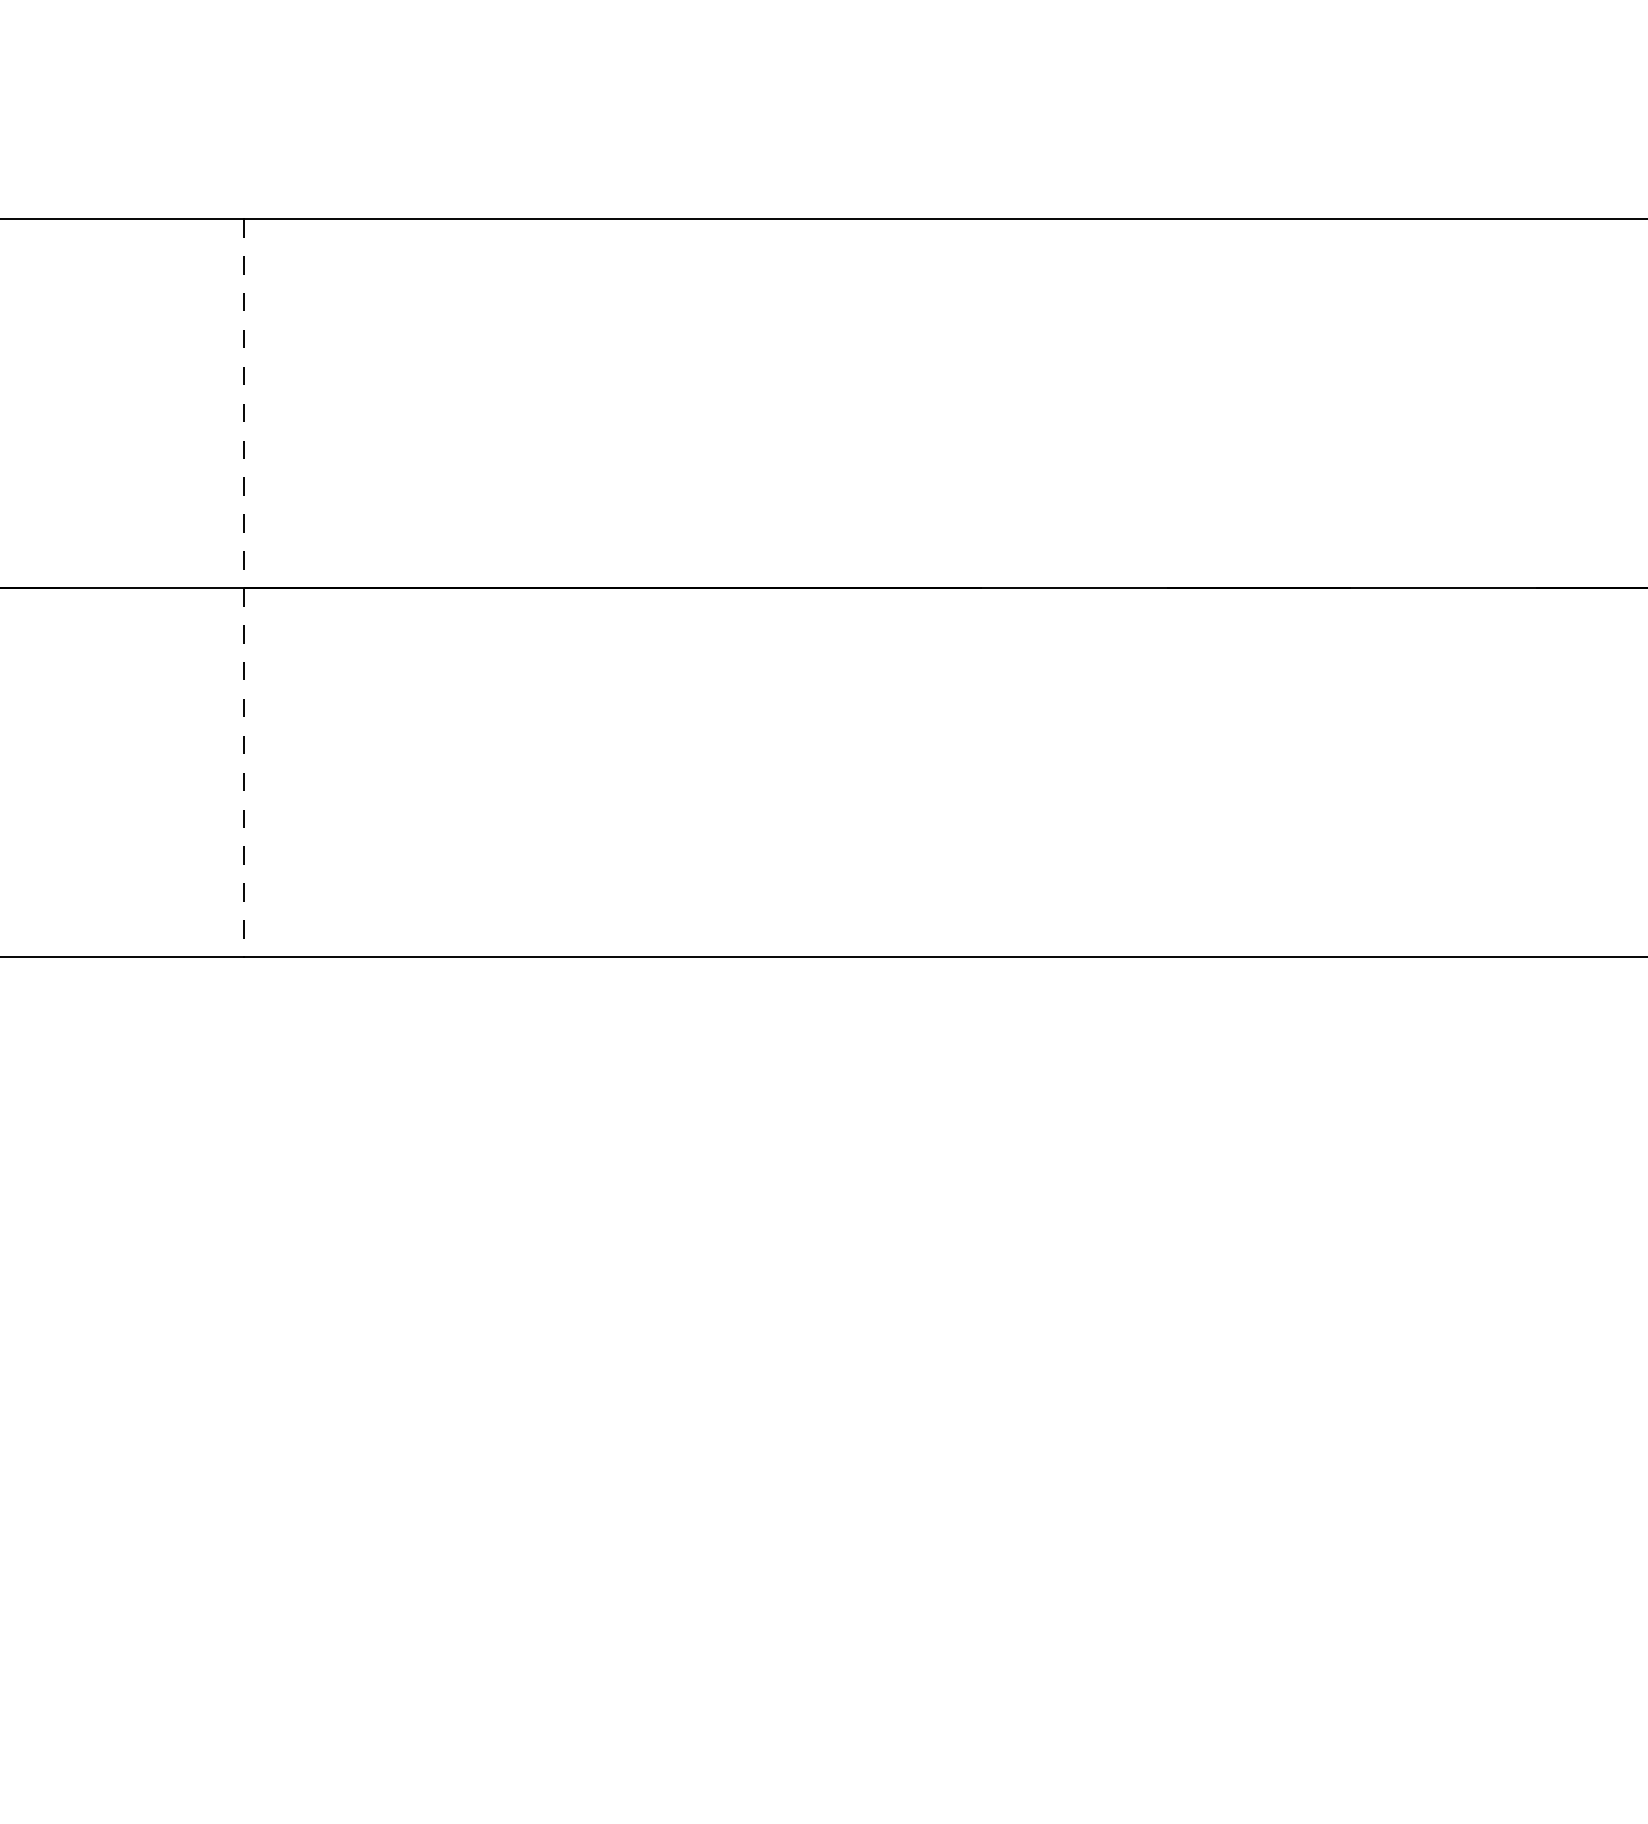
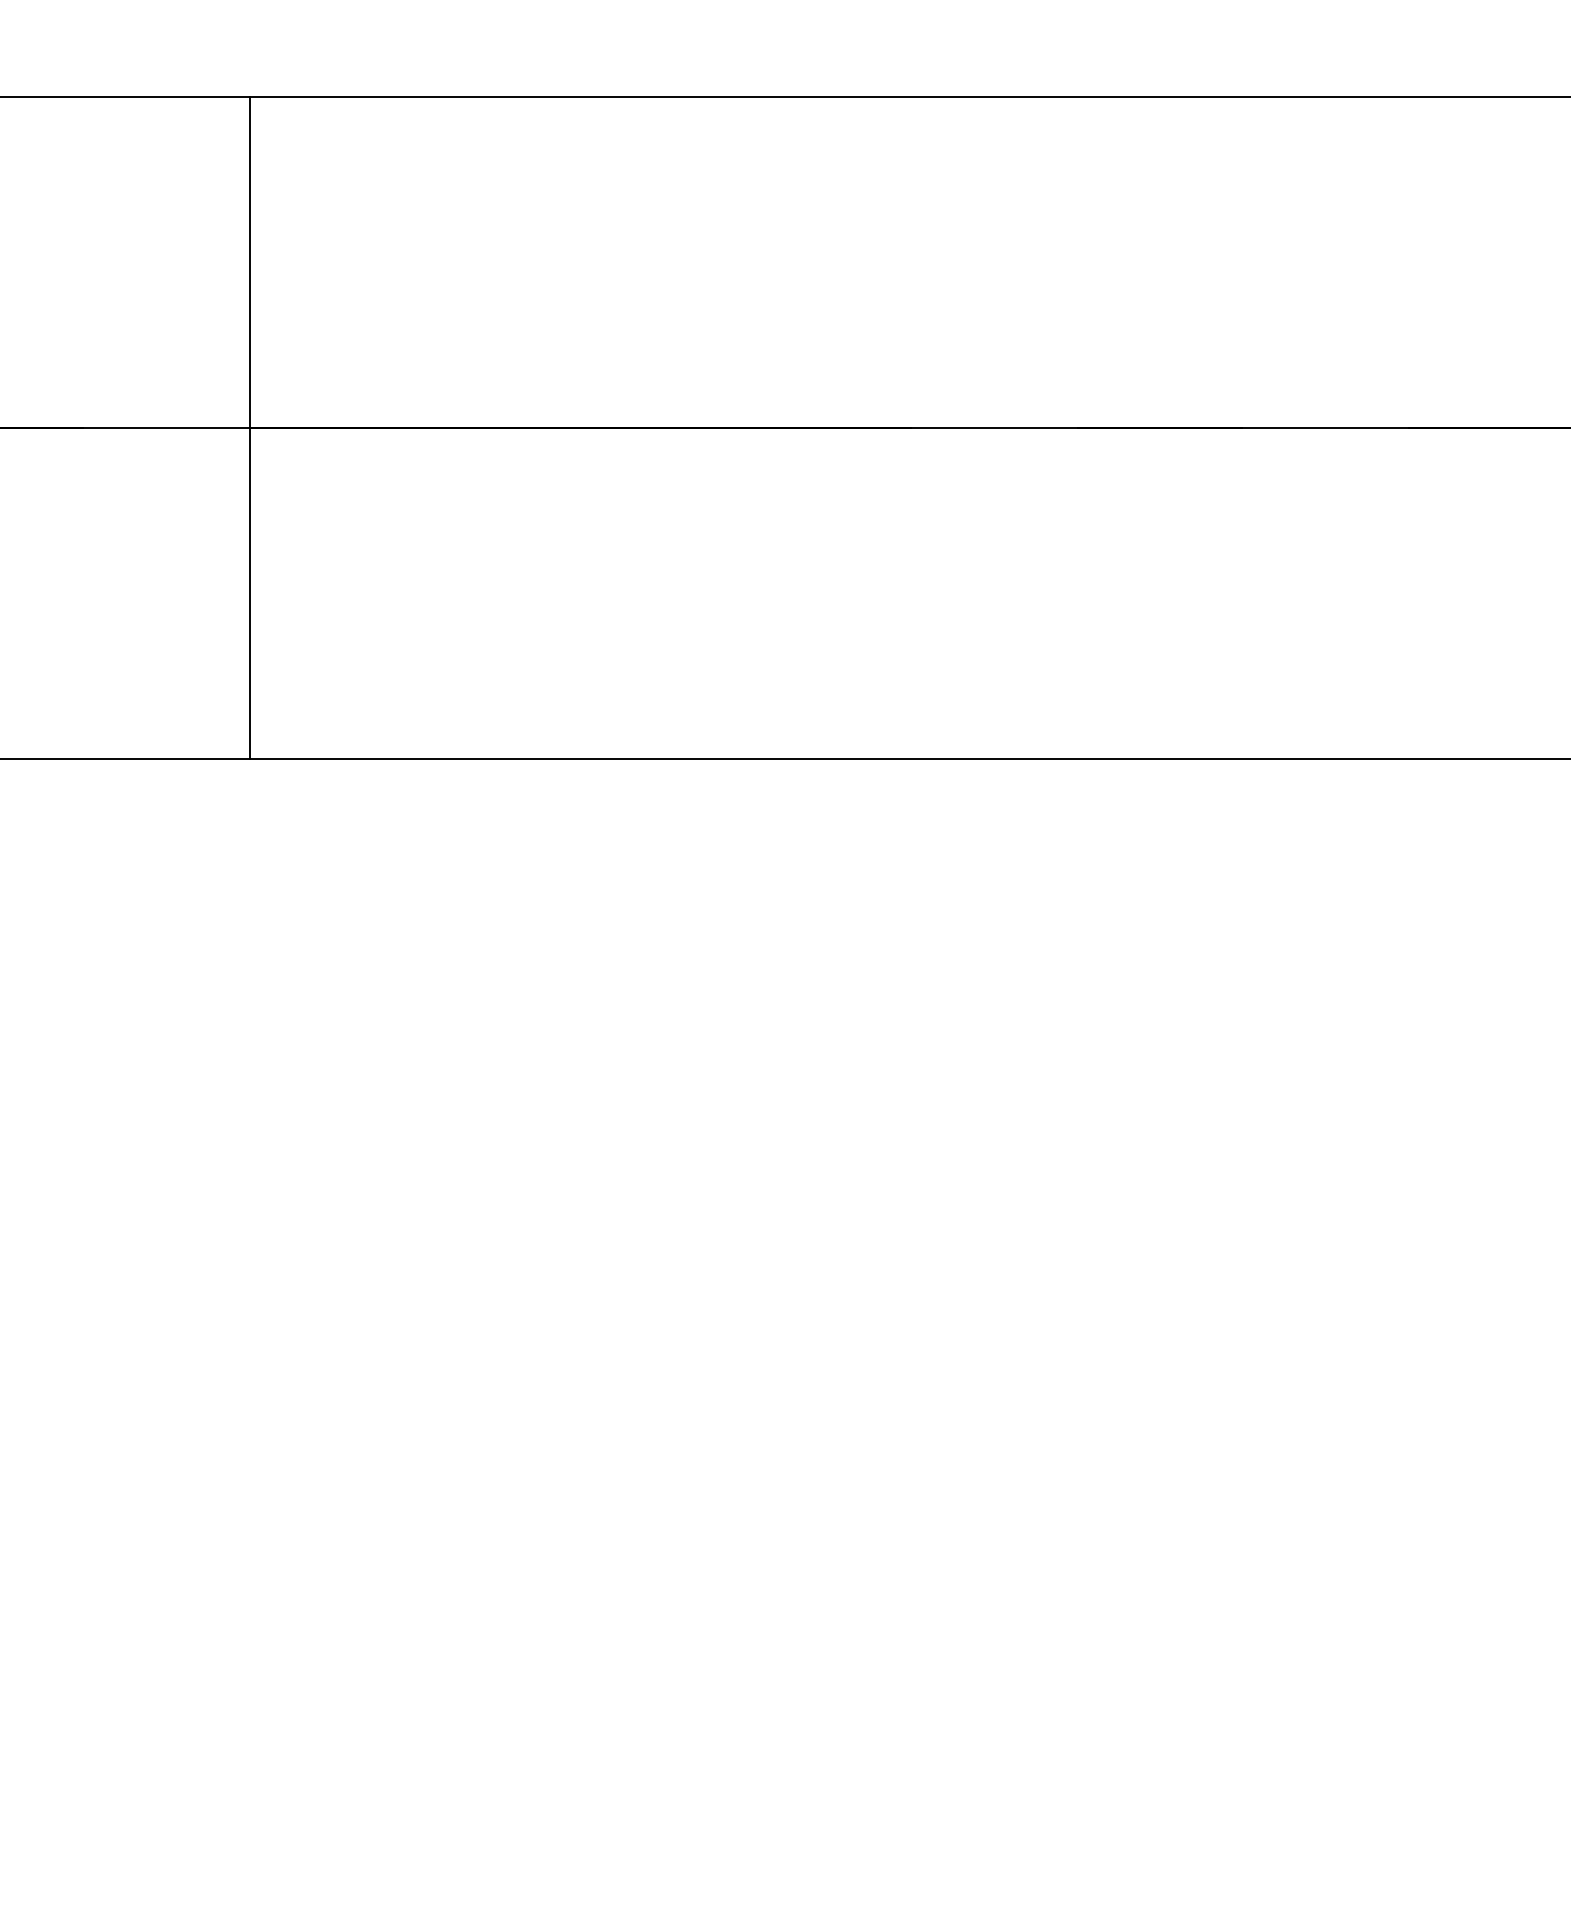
line: (244, 588) -> (249, 428), dashed -> solid

